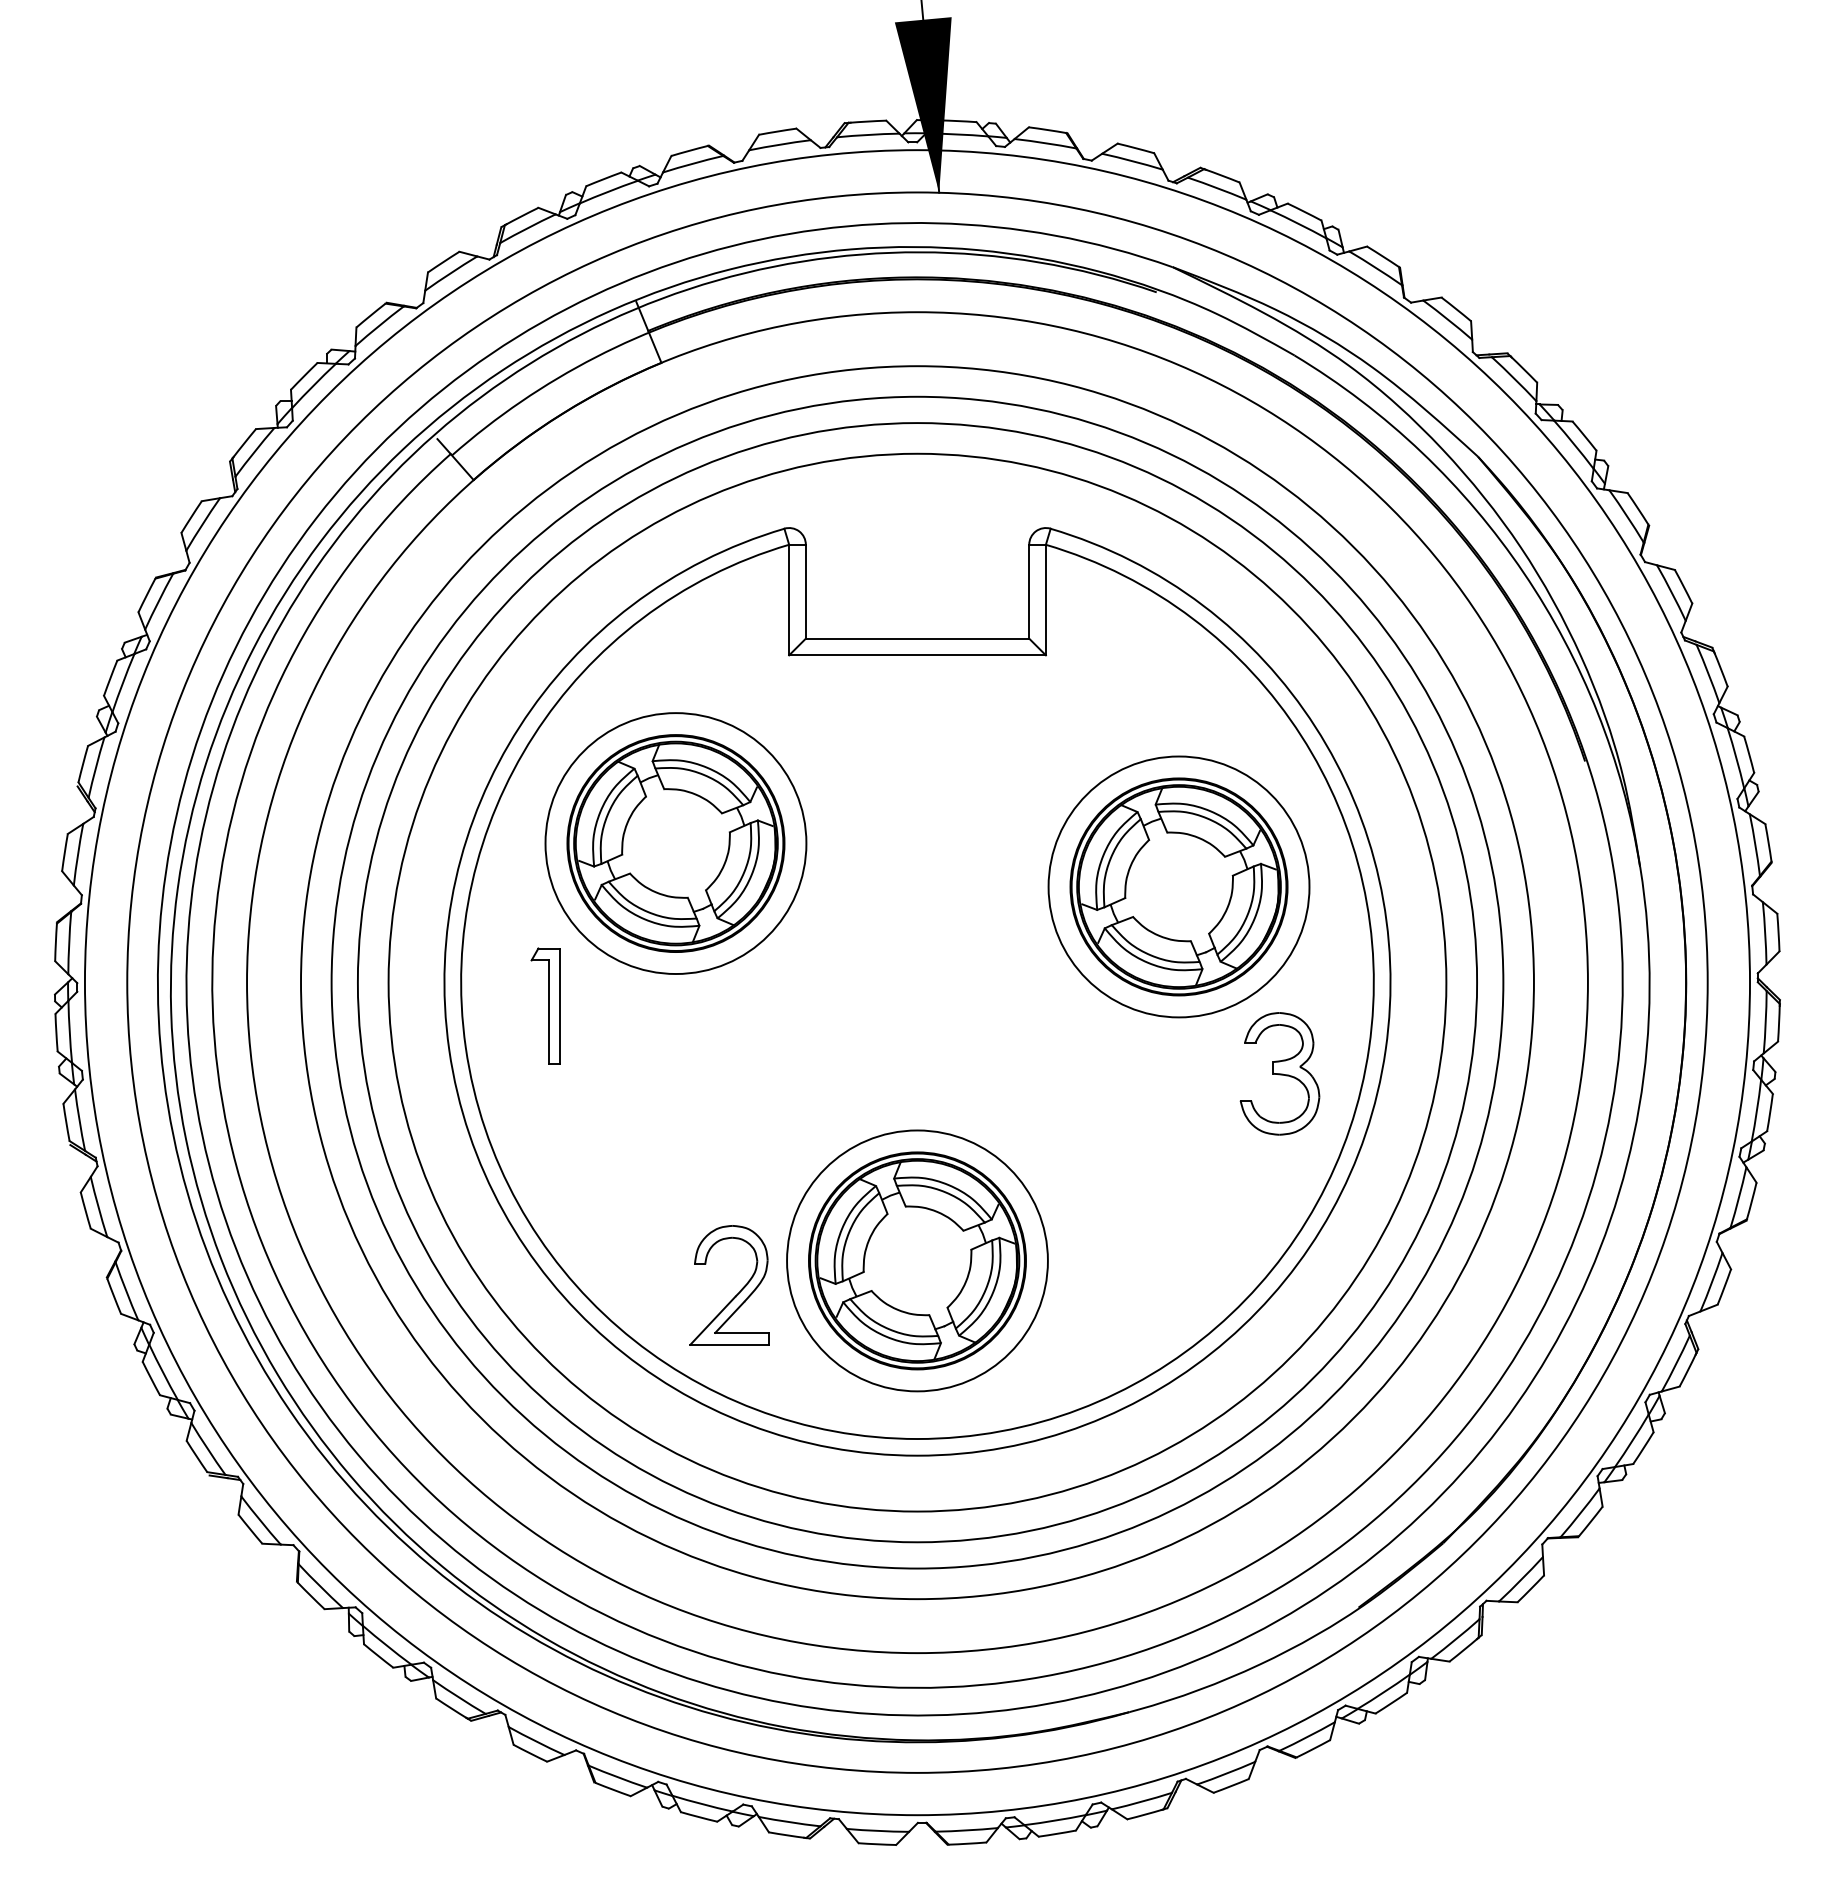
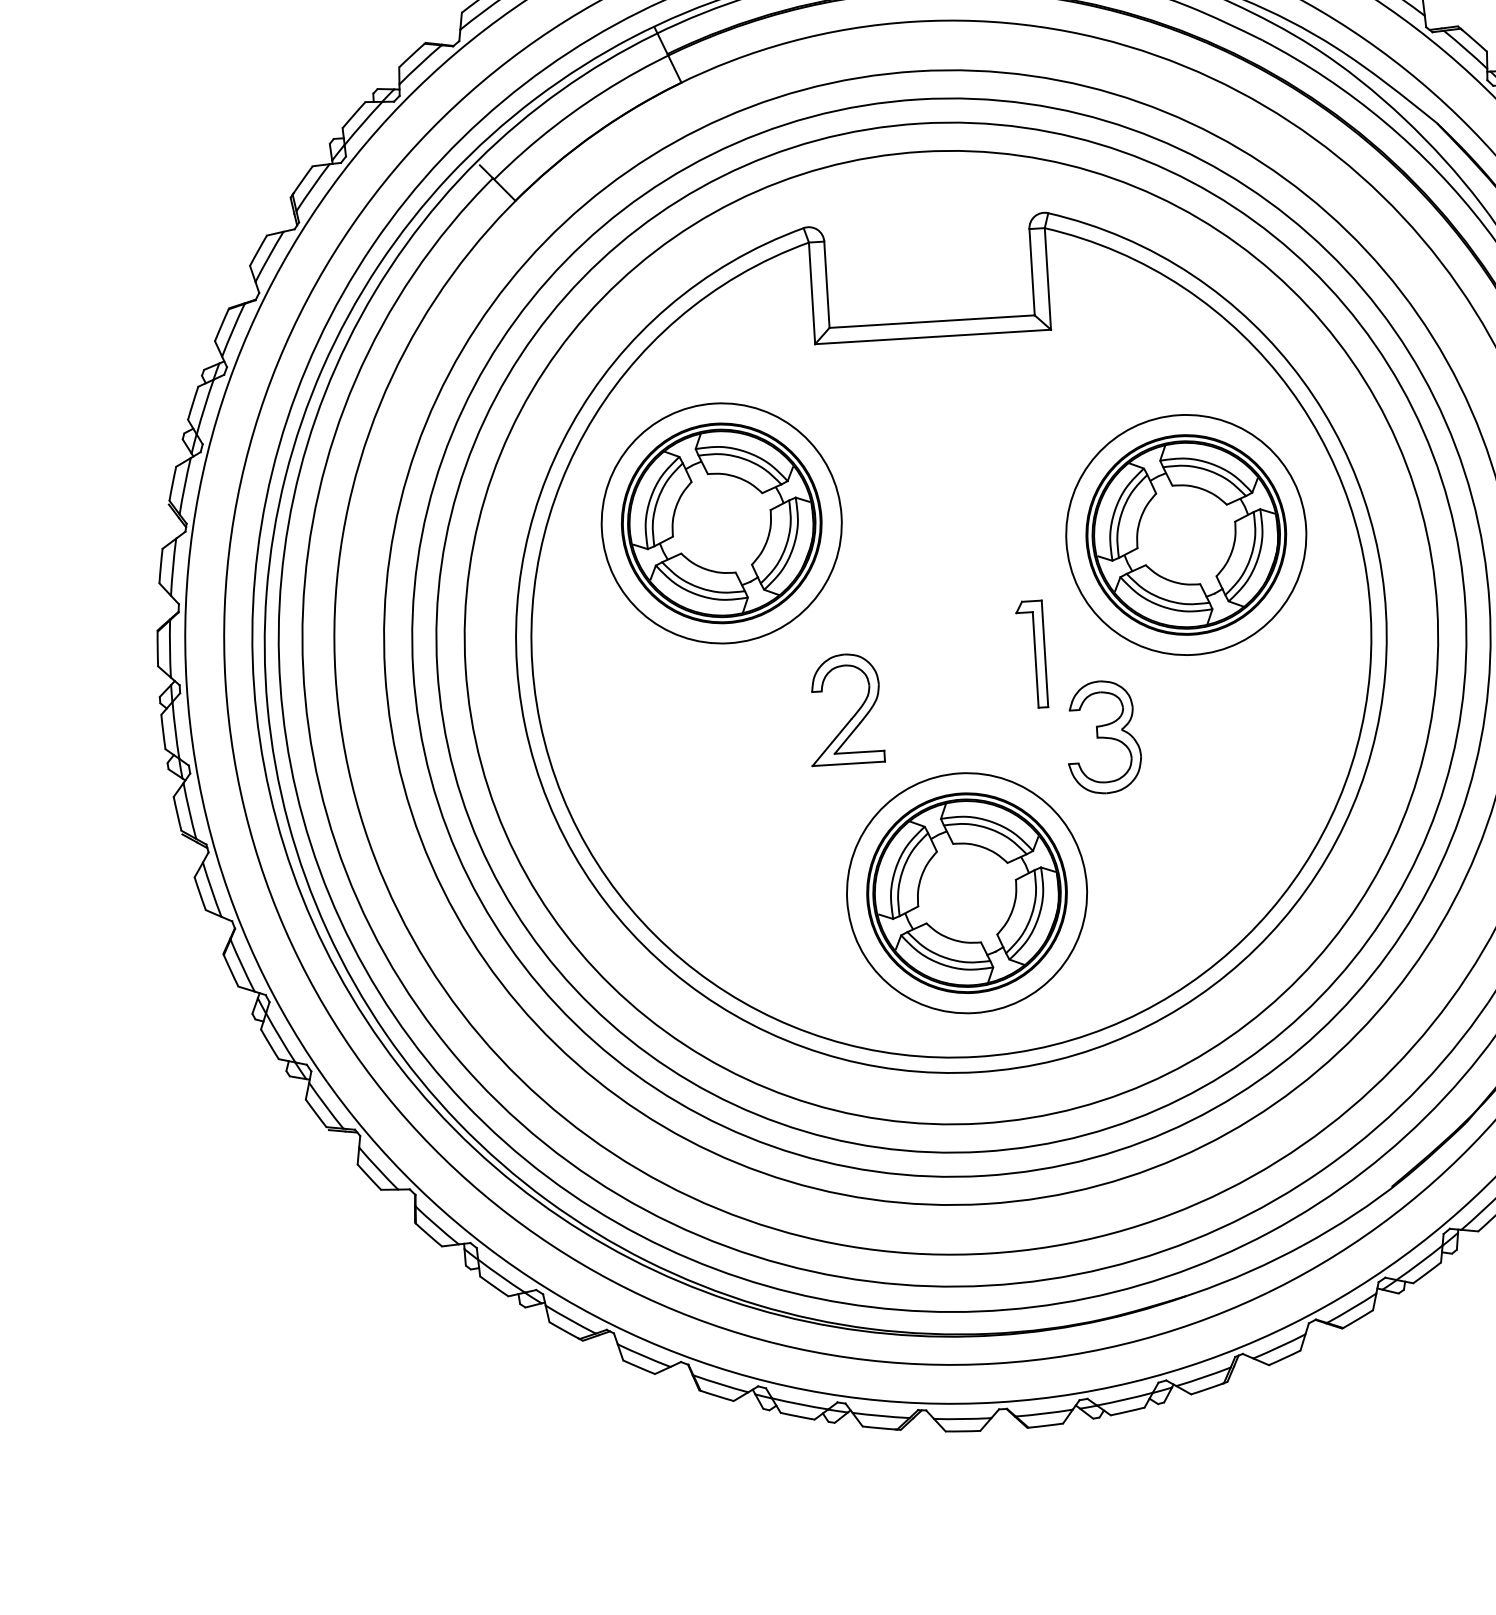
part: (545, 1005) -> (1031, 653), moved
part: (1279, 1073) -> (1103, 737), moved
part: (737, 1293) -> (852, 716), moved

